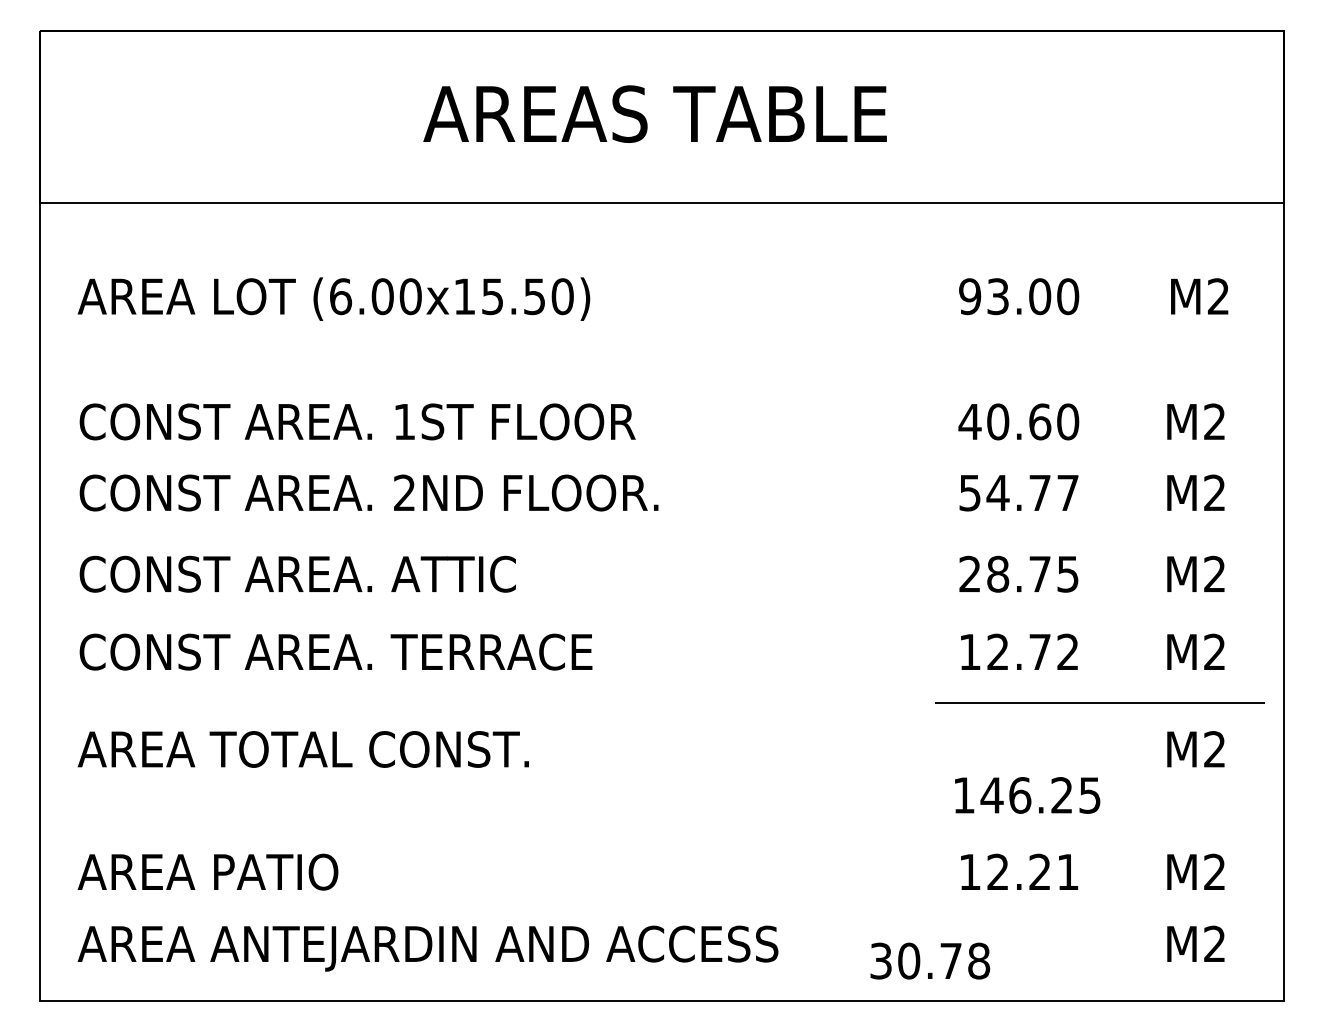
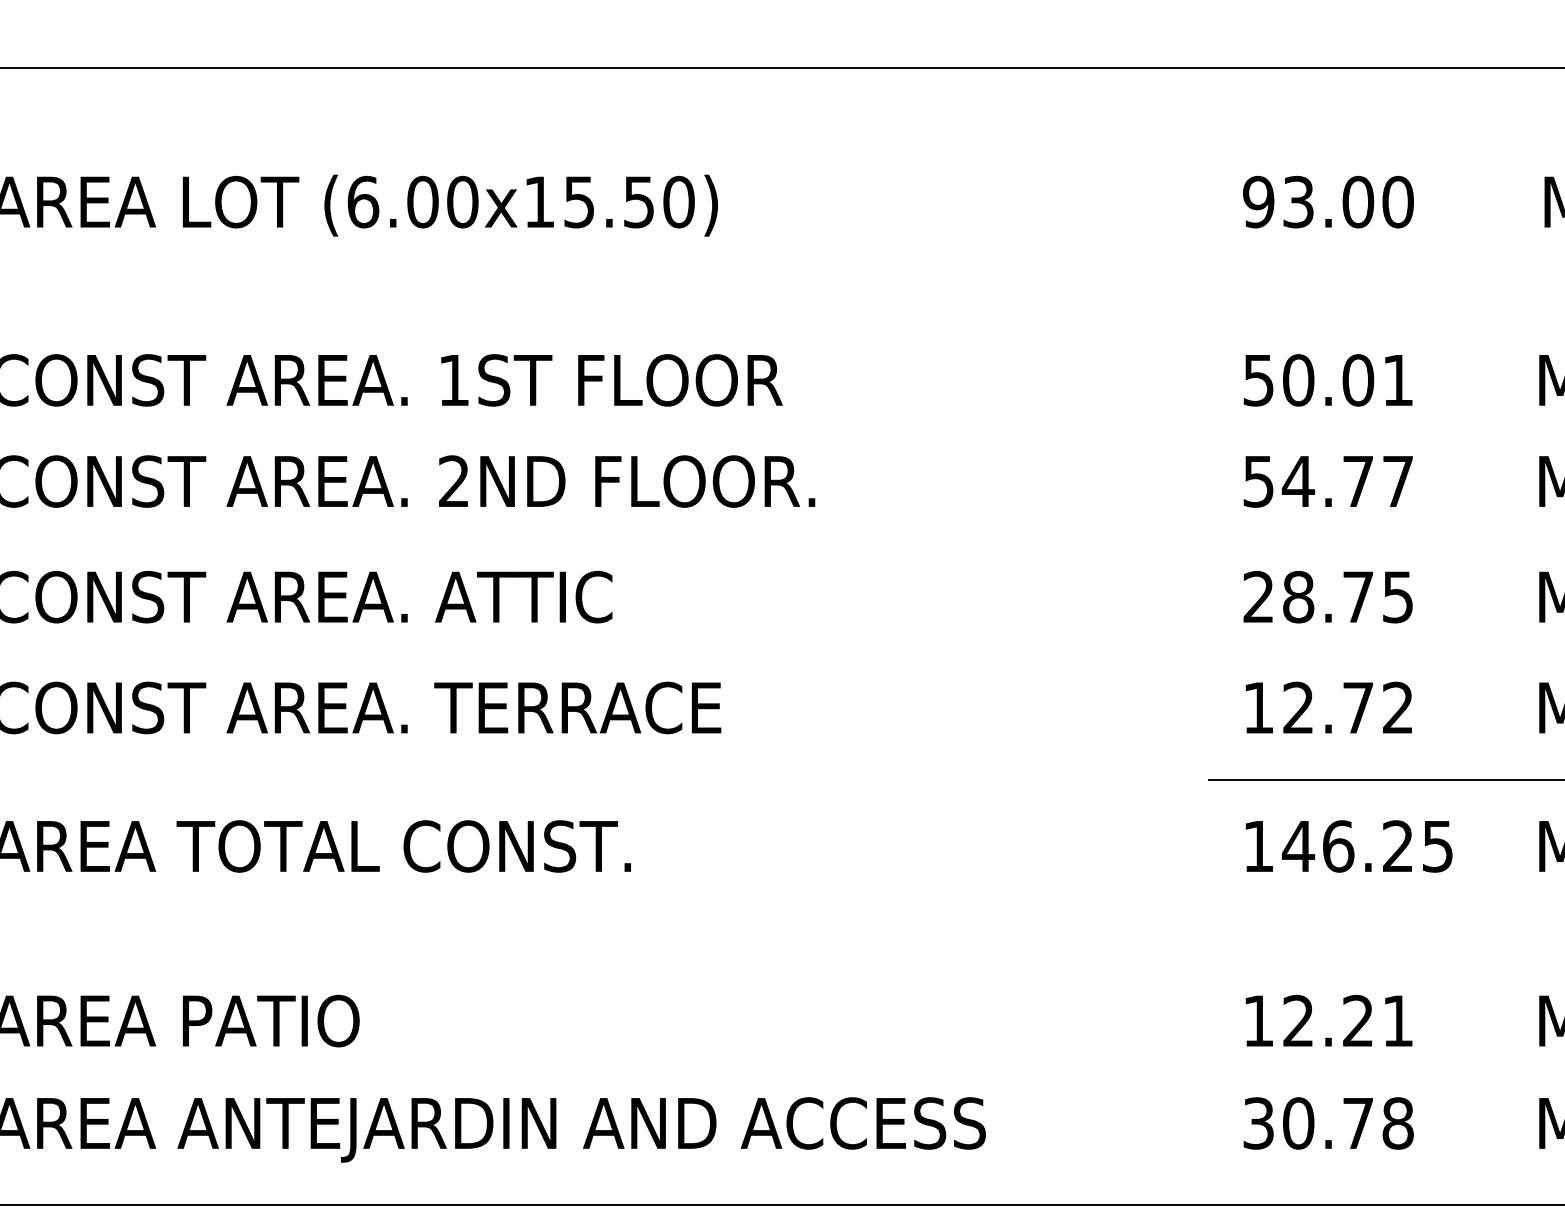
text: (1018, 421) -> (1327, 379), 40.60 -> 50.01
text: (1027, 795) -> (1348, 846), moved
text: (930, 960) -> (1328, 1122), moved

